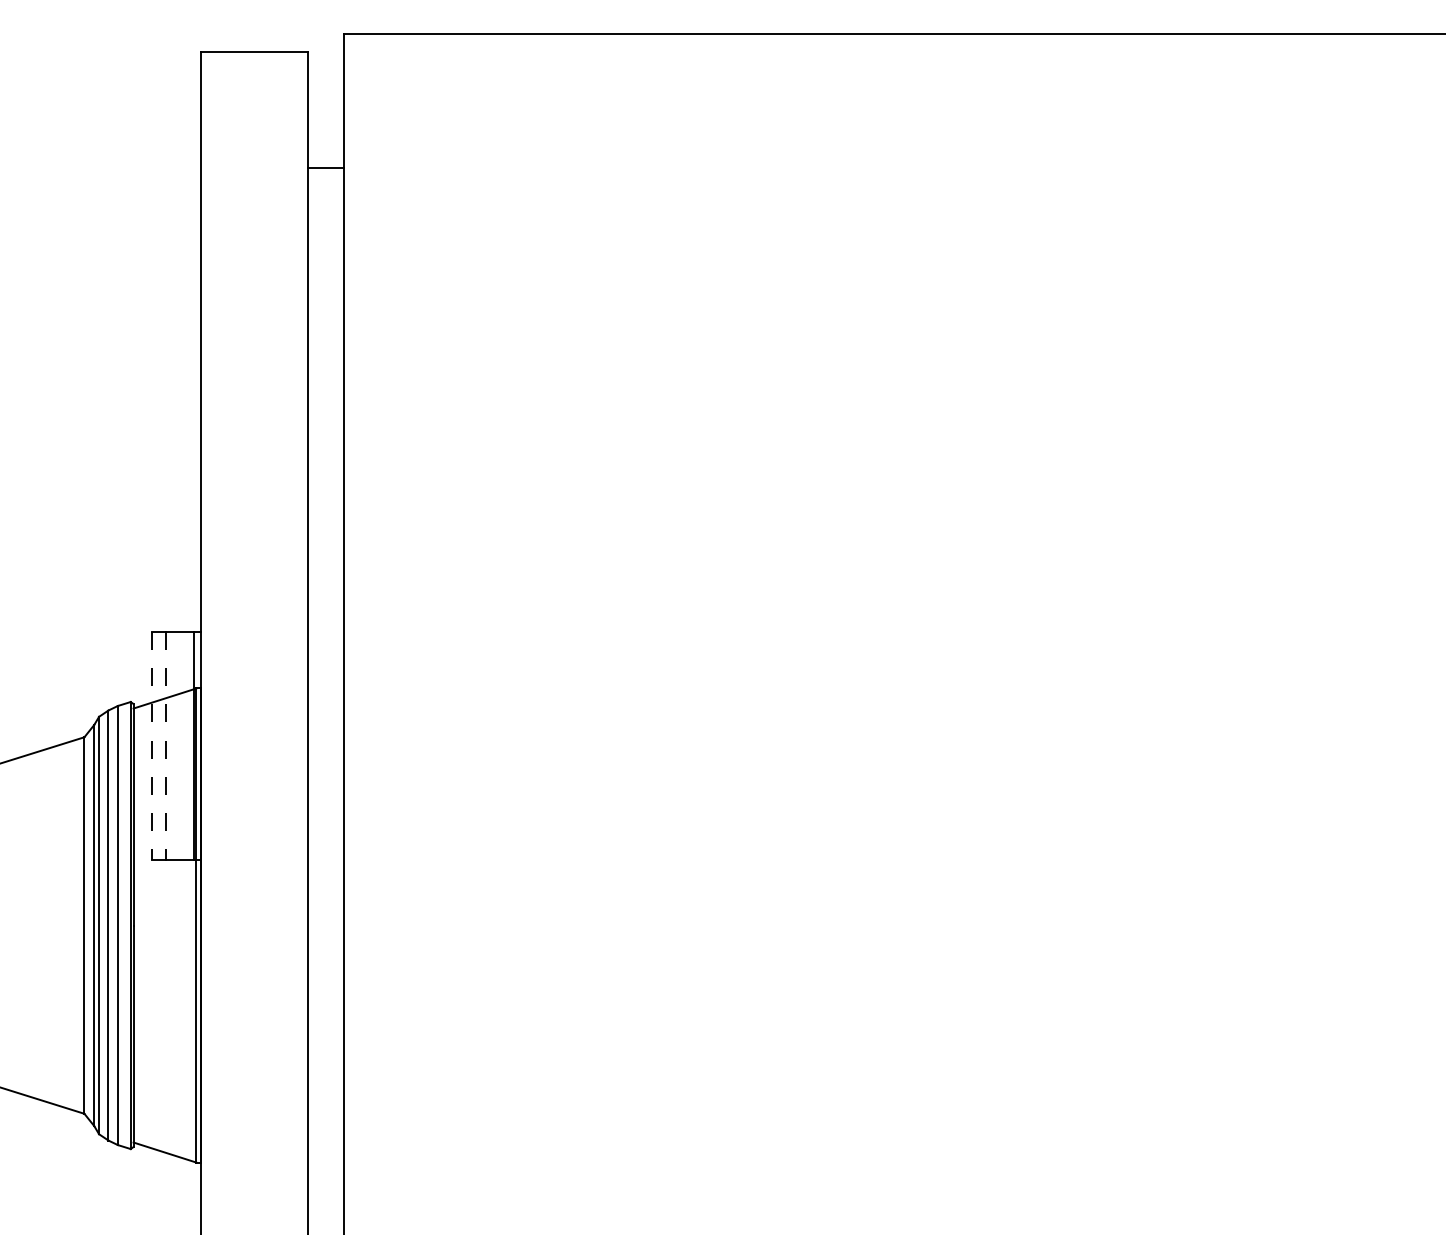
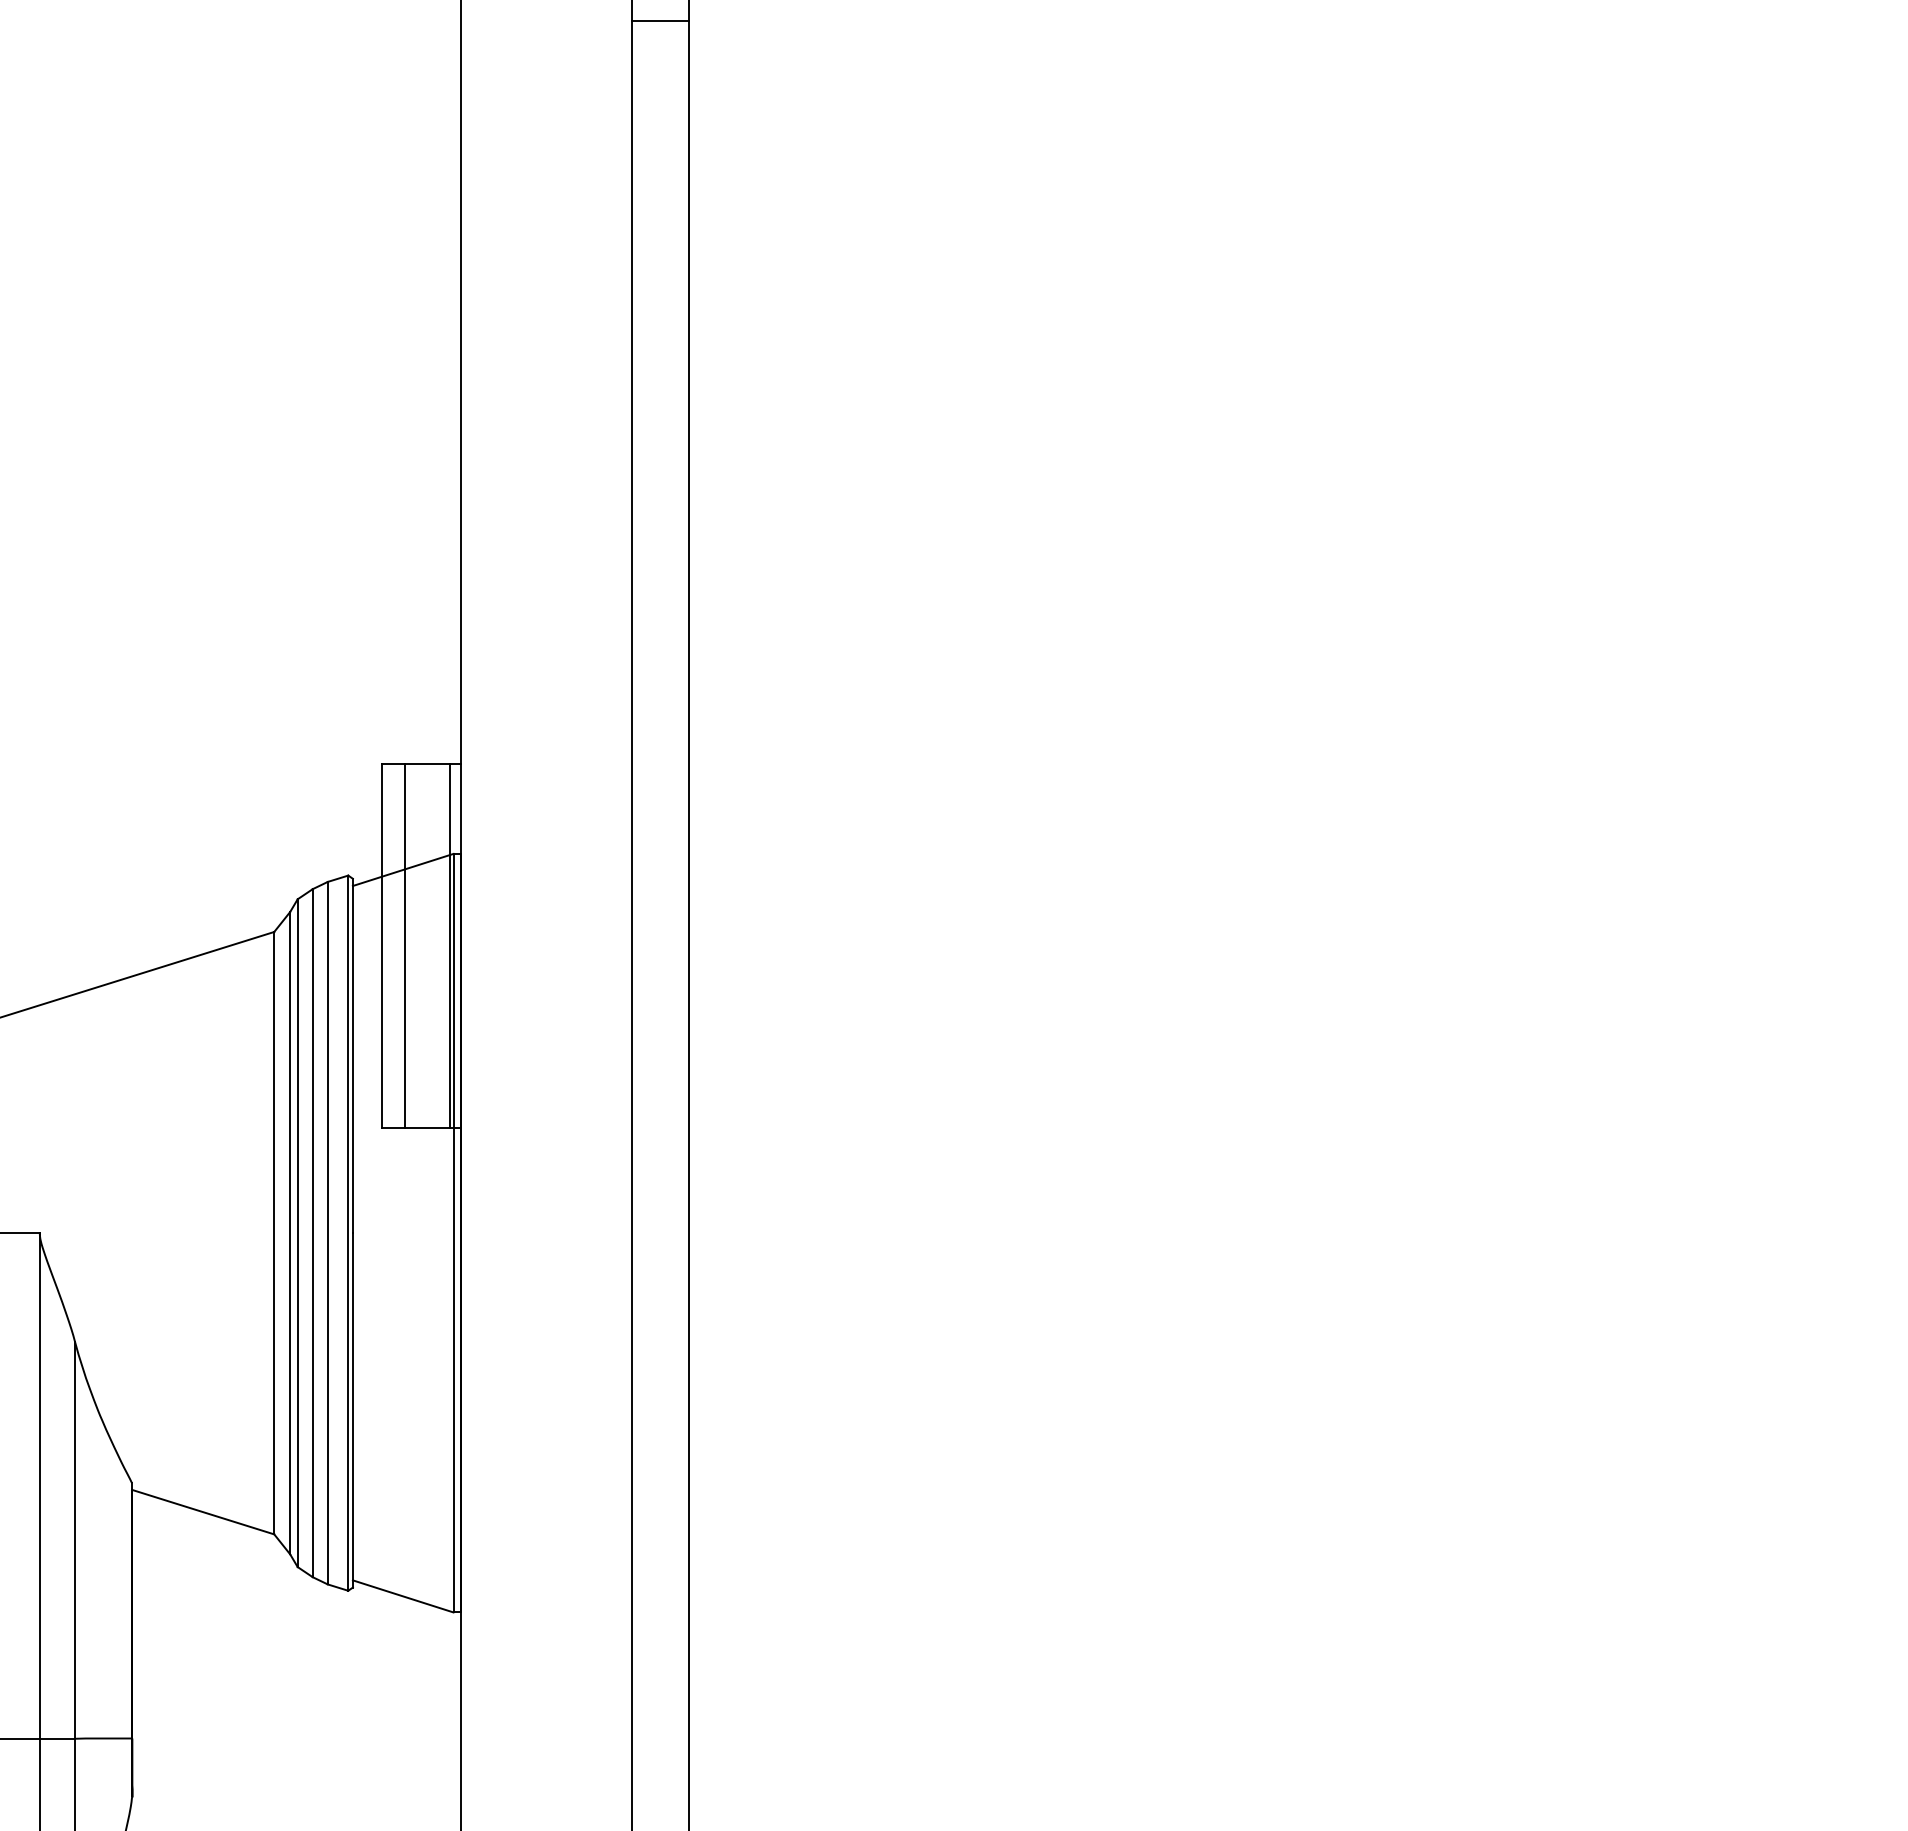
line: (151, 745) -> (381, 945), dashed -> solid
line: (165, 745) -> (403, 945), dashed -> solid

